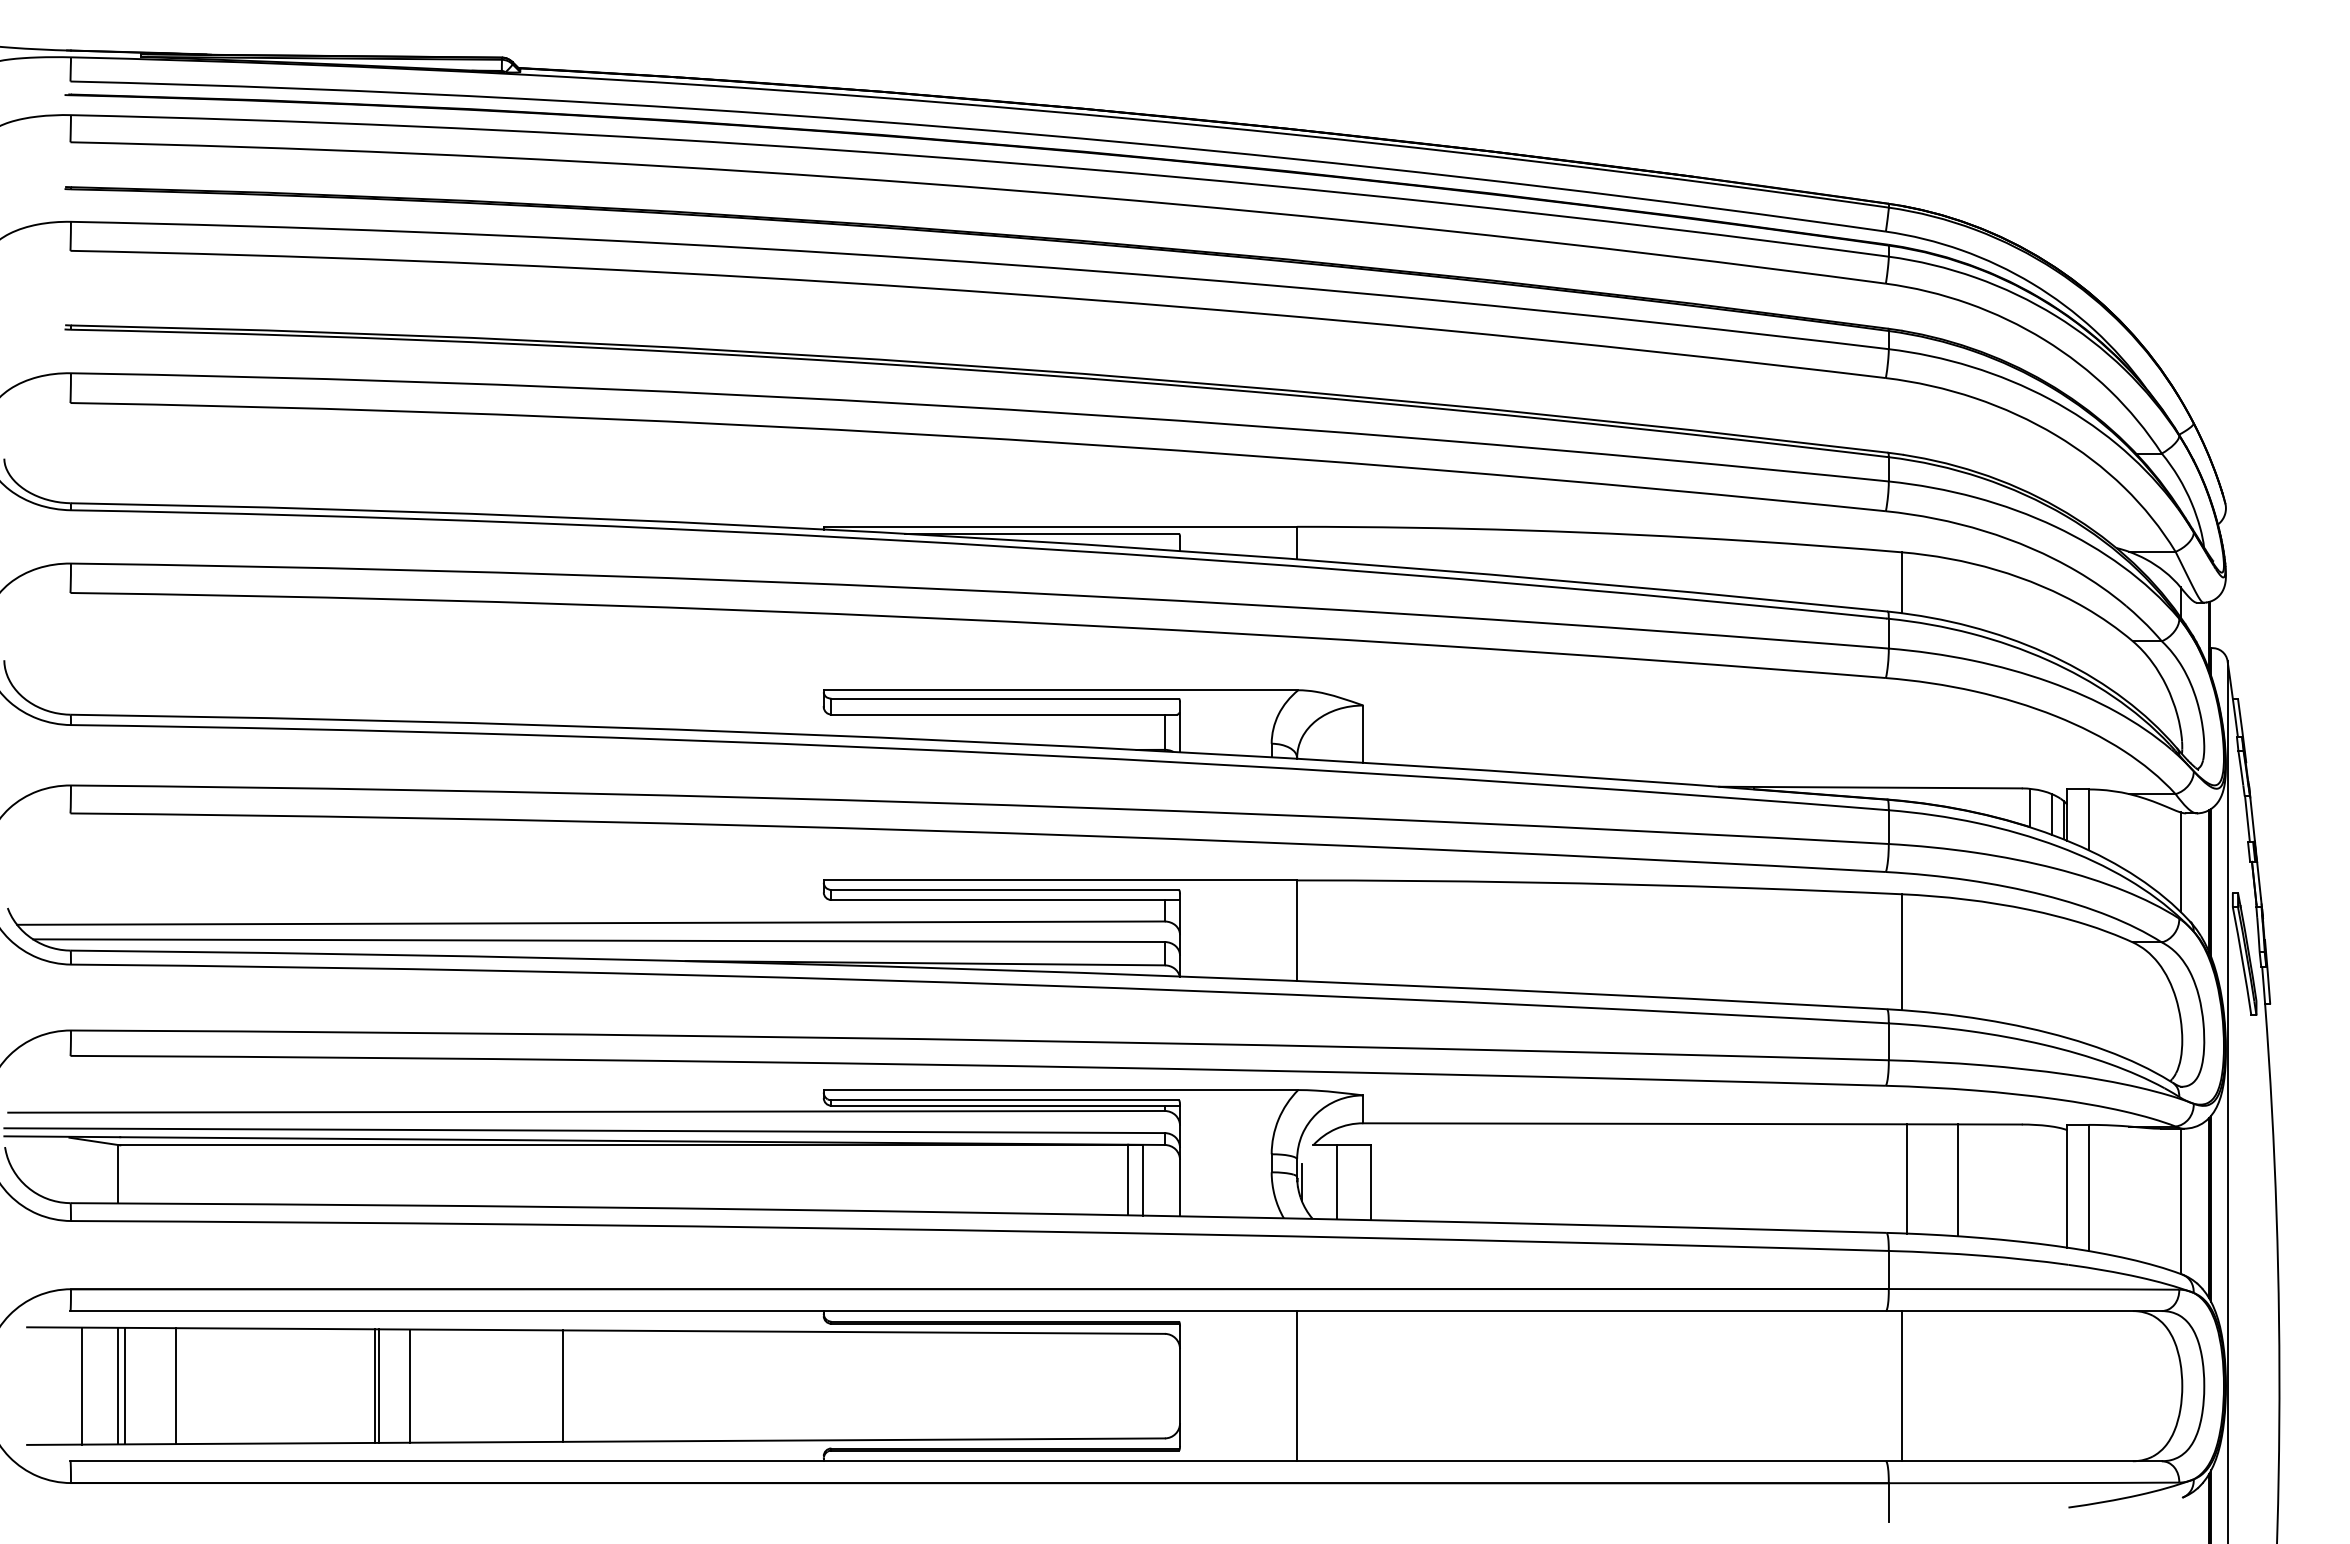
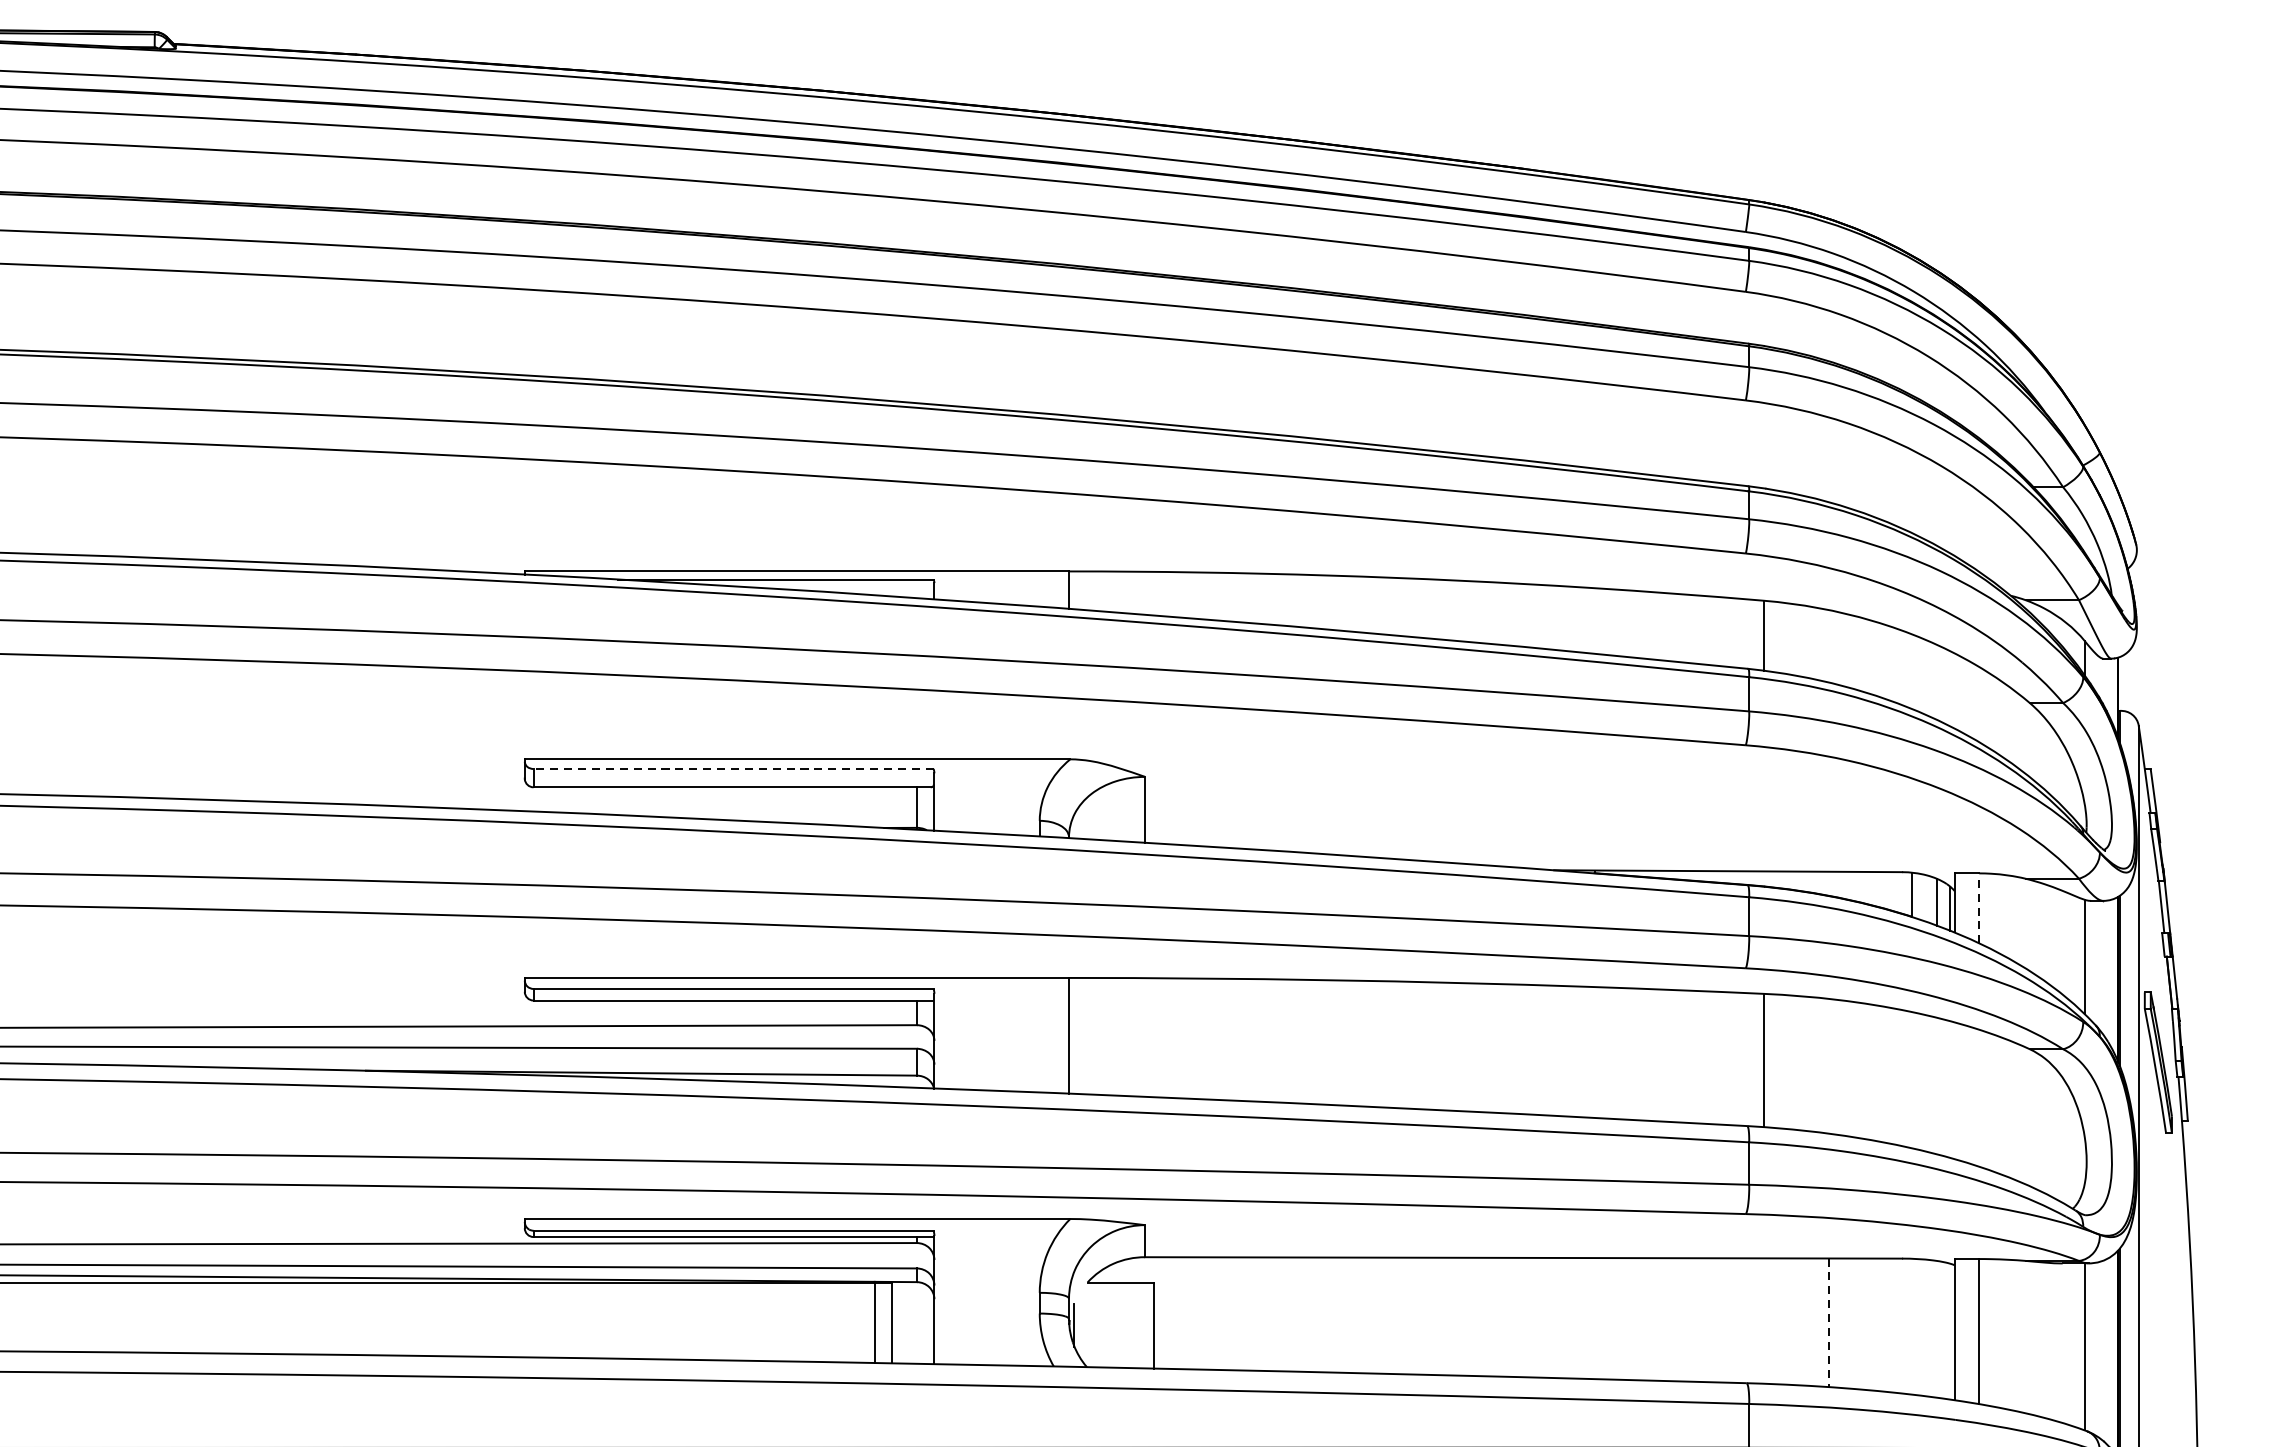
line: (1005, 698) -> (733, 768), solid -> dashed
line: (2088, 819) -> (1978, 907), solid -> dashed
line: (1906, 1178) -> (1769, 1320), removed
line: (1957, 1180) -> (1828, 1322), solid -> dashed
line: (1336, 1182) -> (1114, 1325), removed

